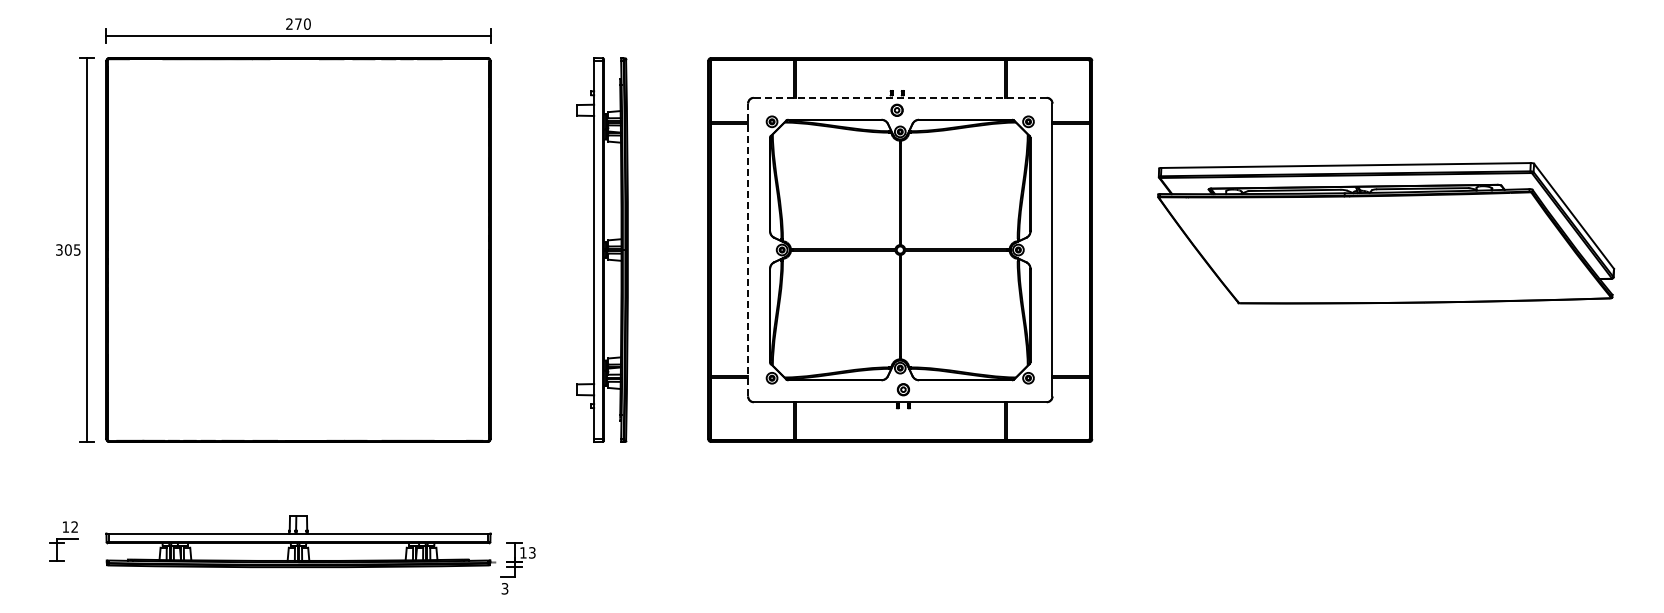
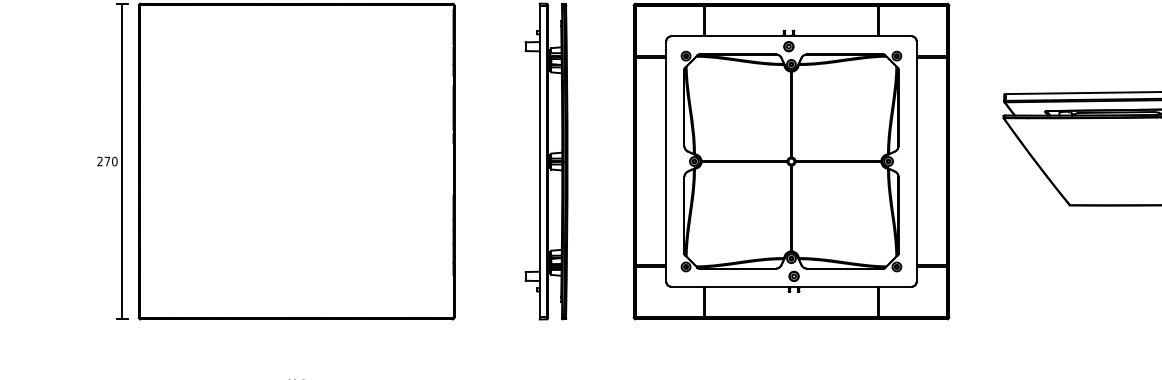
line: (900, 97) -> (791, 36), dashed -> solid
text: (68, 249) -> (107, 161), 305 -> 270
line: (748, 249) -> (666, 161), dashed -> solid

